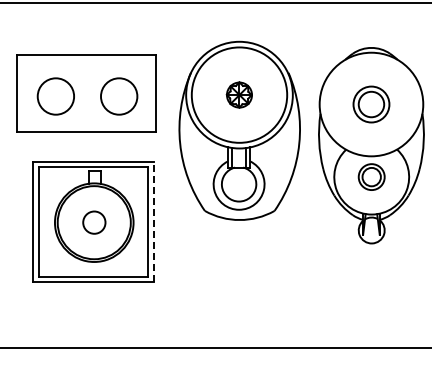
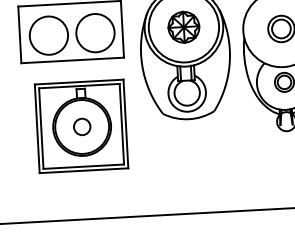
part: (239, 94) -> (183, 26), size x1.67
circle: (55, 96) -> (48, 35), size x1.43
circle: (119, 96) -> (95, 33), size x1.43
line: (153, 221) -> (125, 123), dashed -> solid

